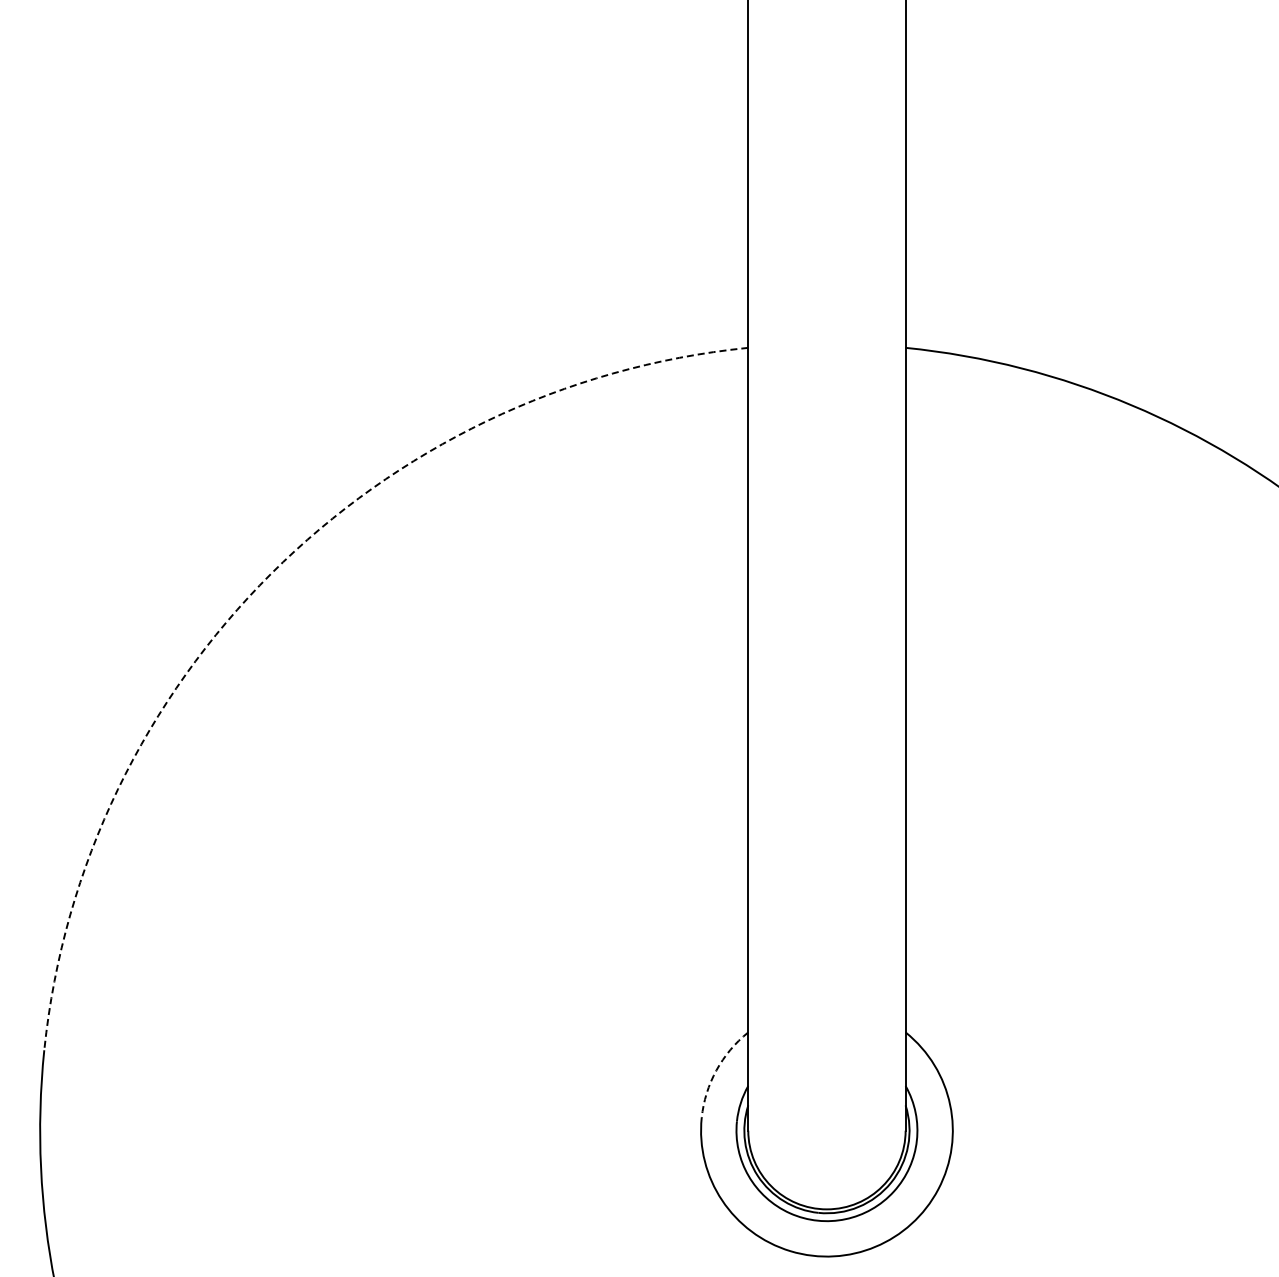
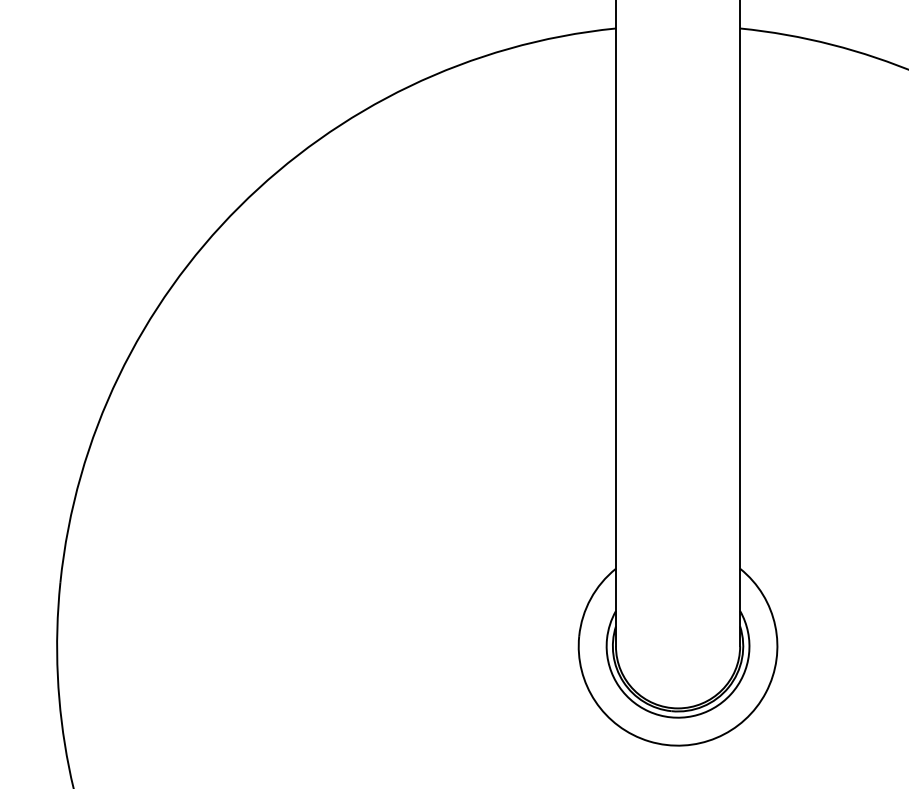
arc: (271, 573) -> (239, 206), dashed -> solid
arc: (716, 1070) -> (590, 598), dashed -> solid

